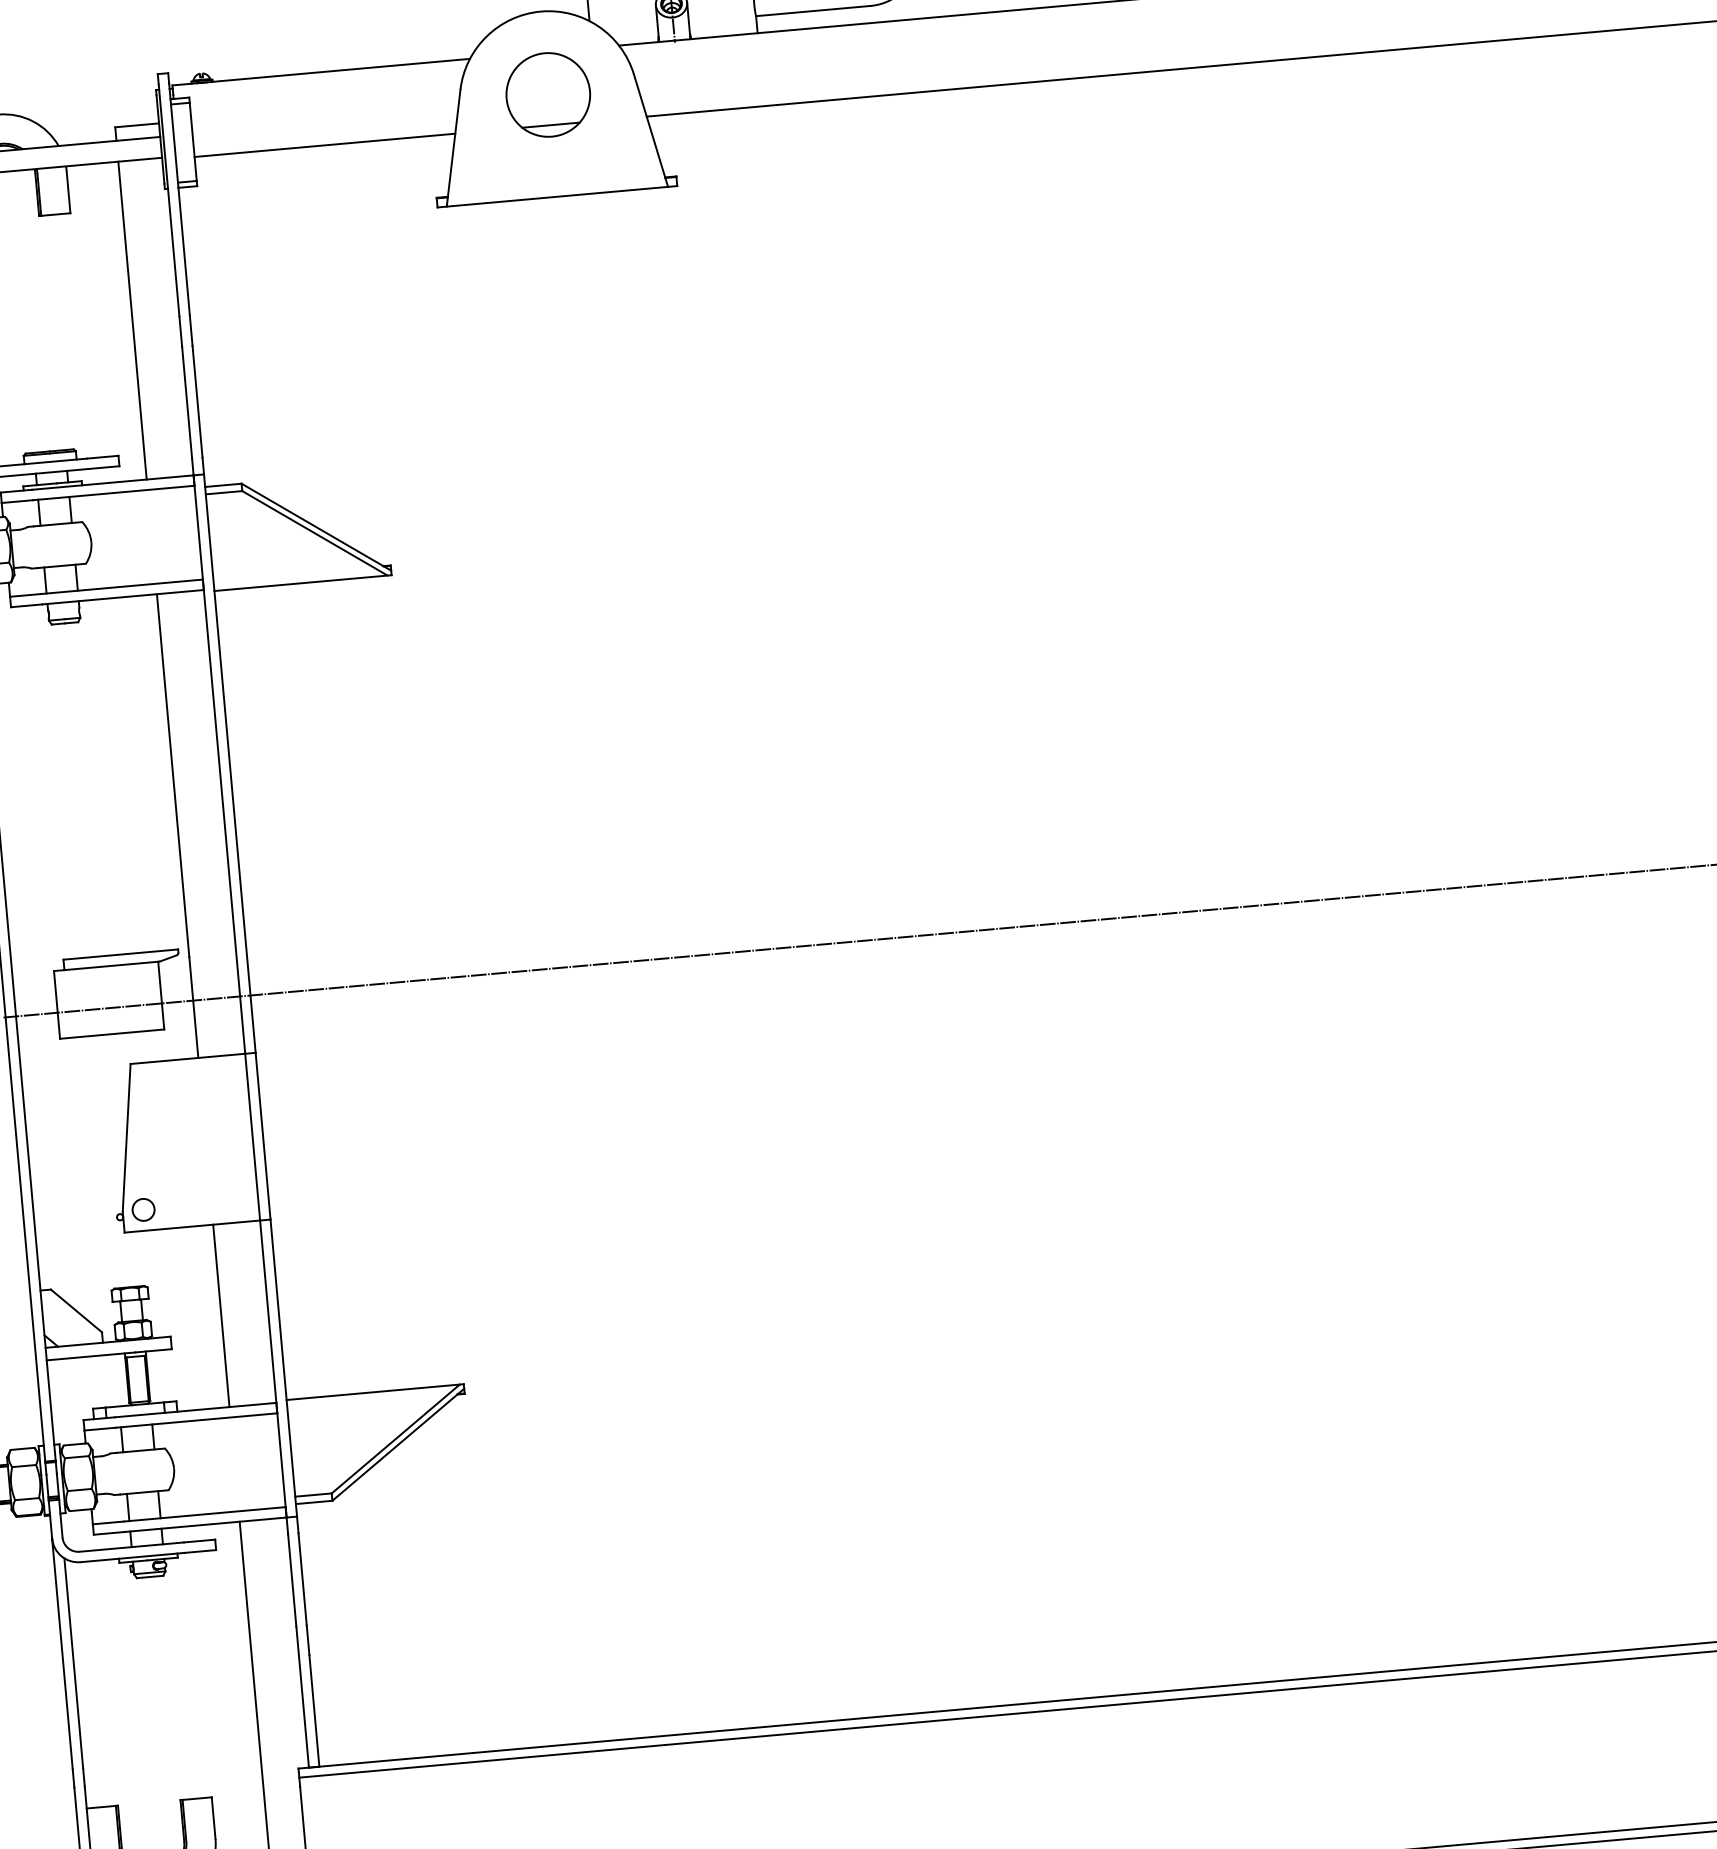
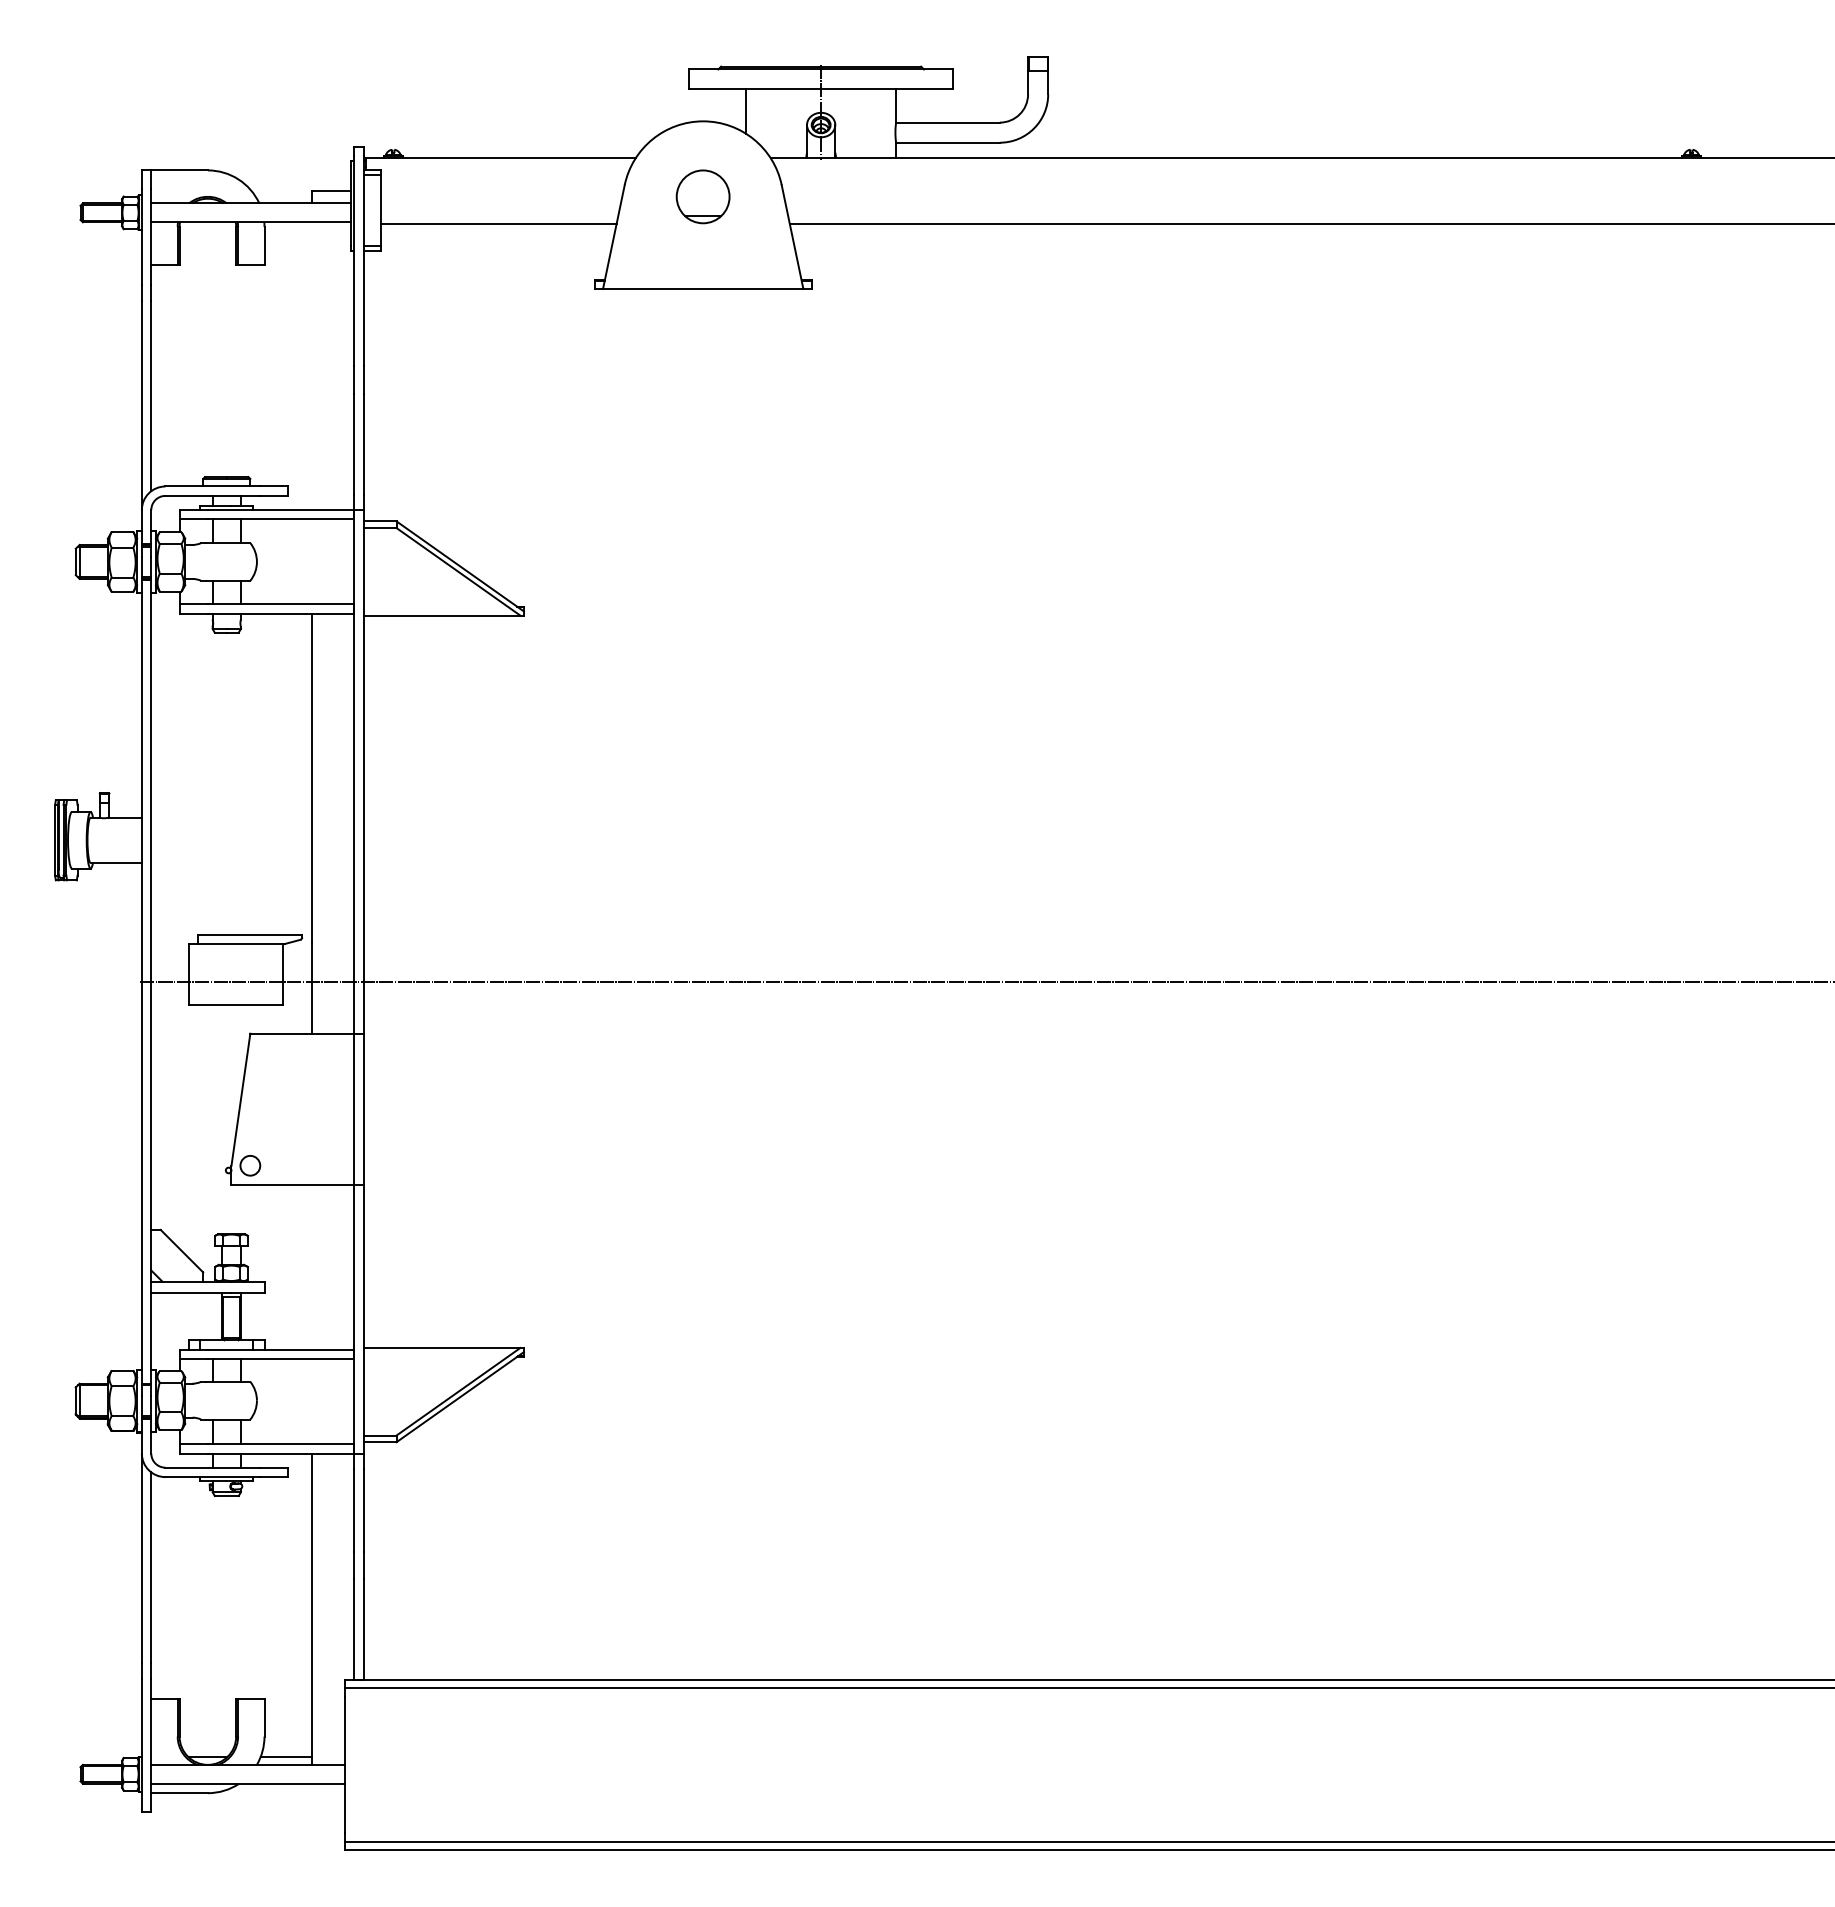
part: (547, 94) -> (702, 196), size x0.7
line: (132, 320) -> (311, 366), removed
line: (221, 1315) -> (311, 1266), removed

